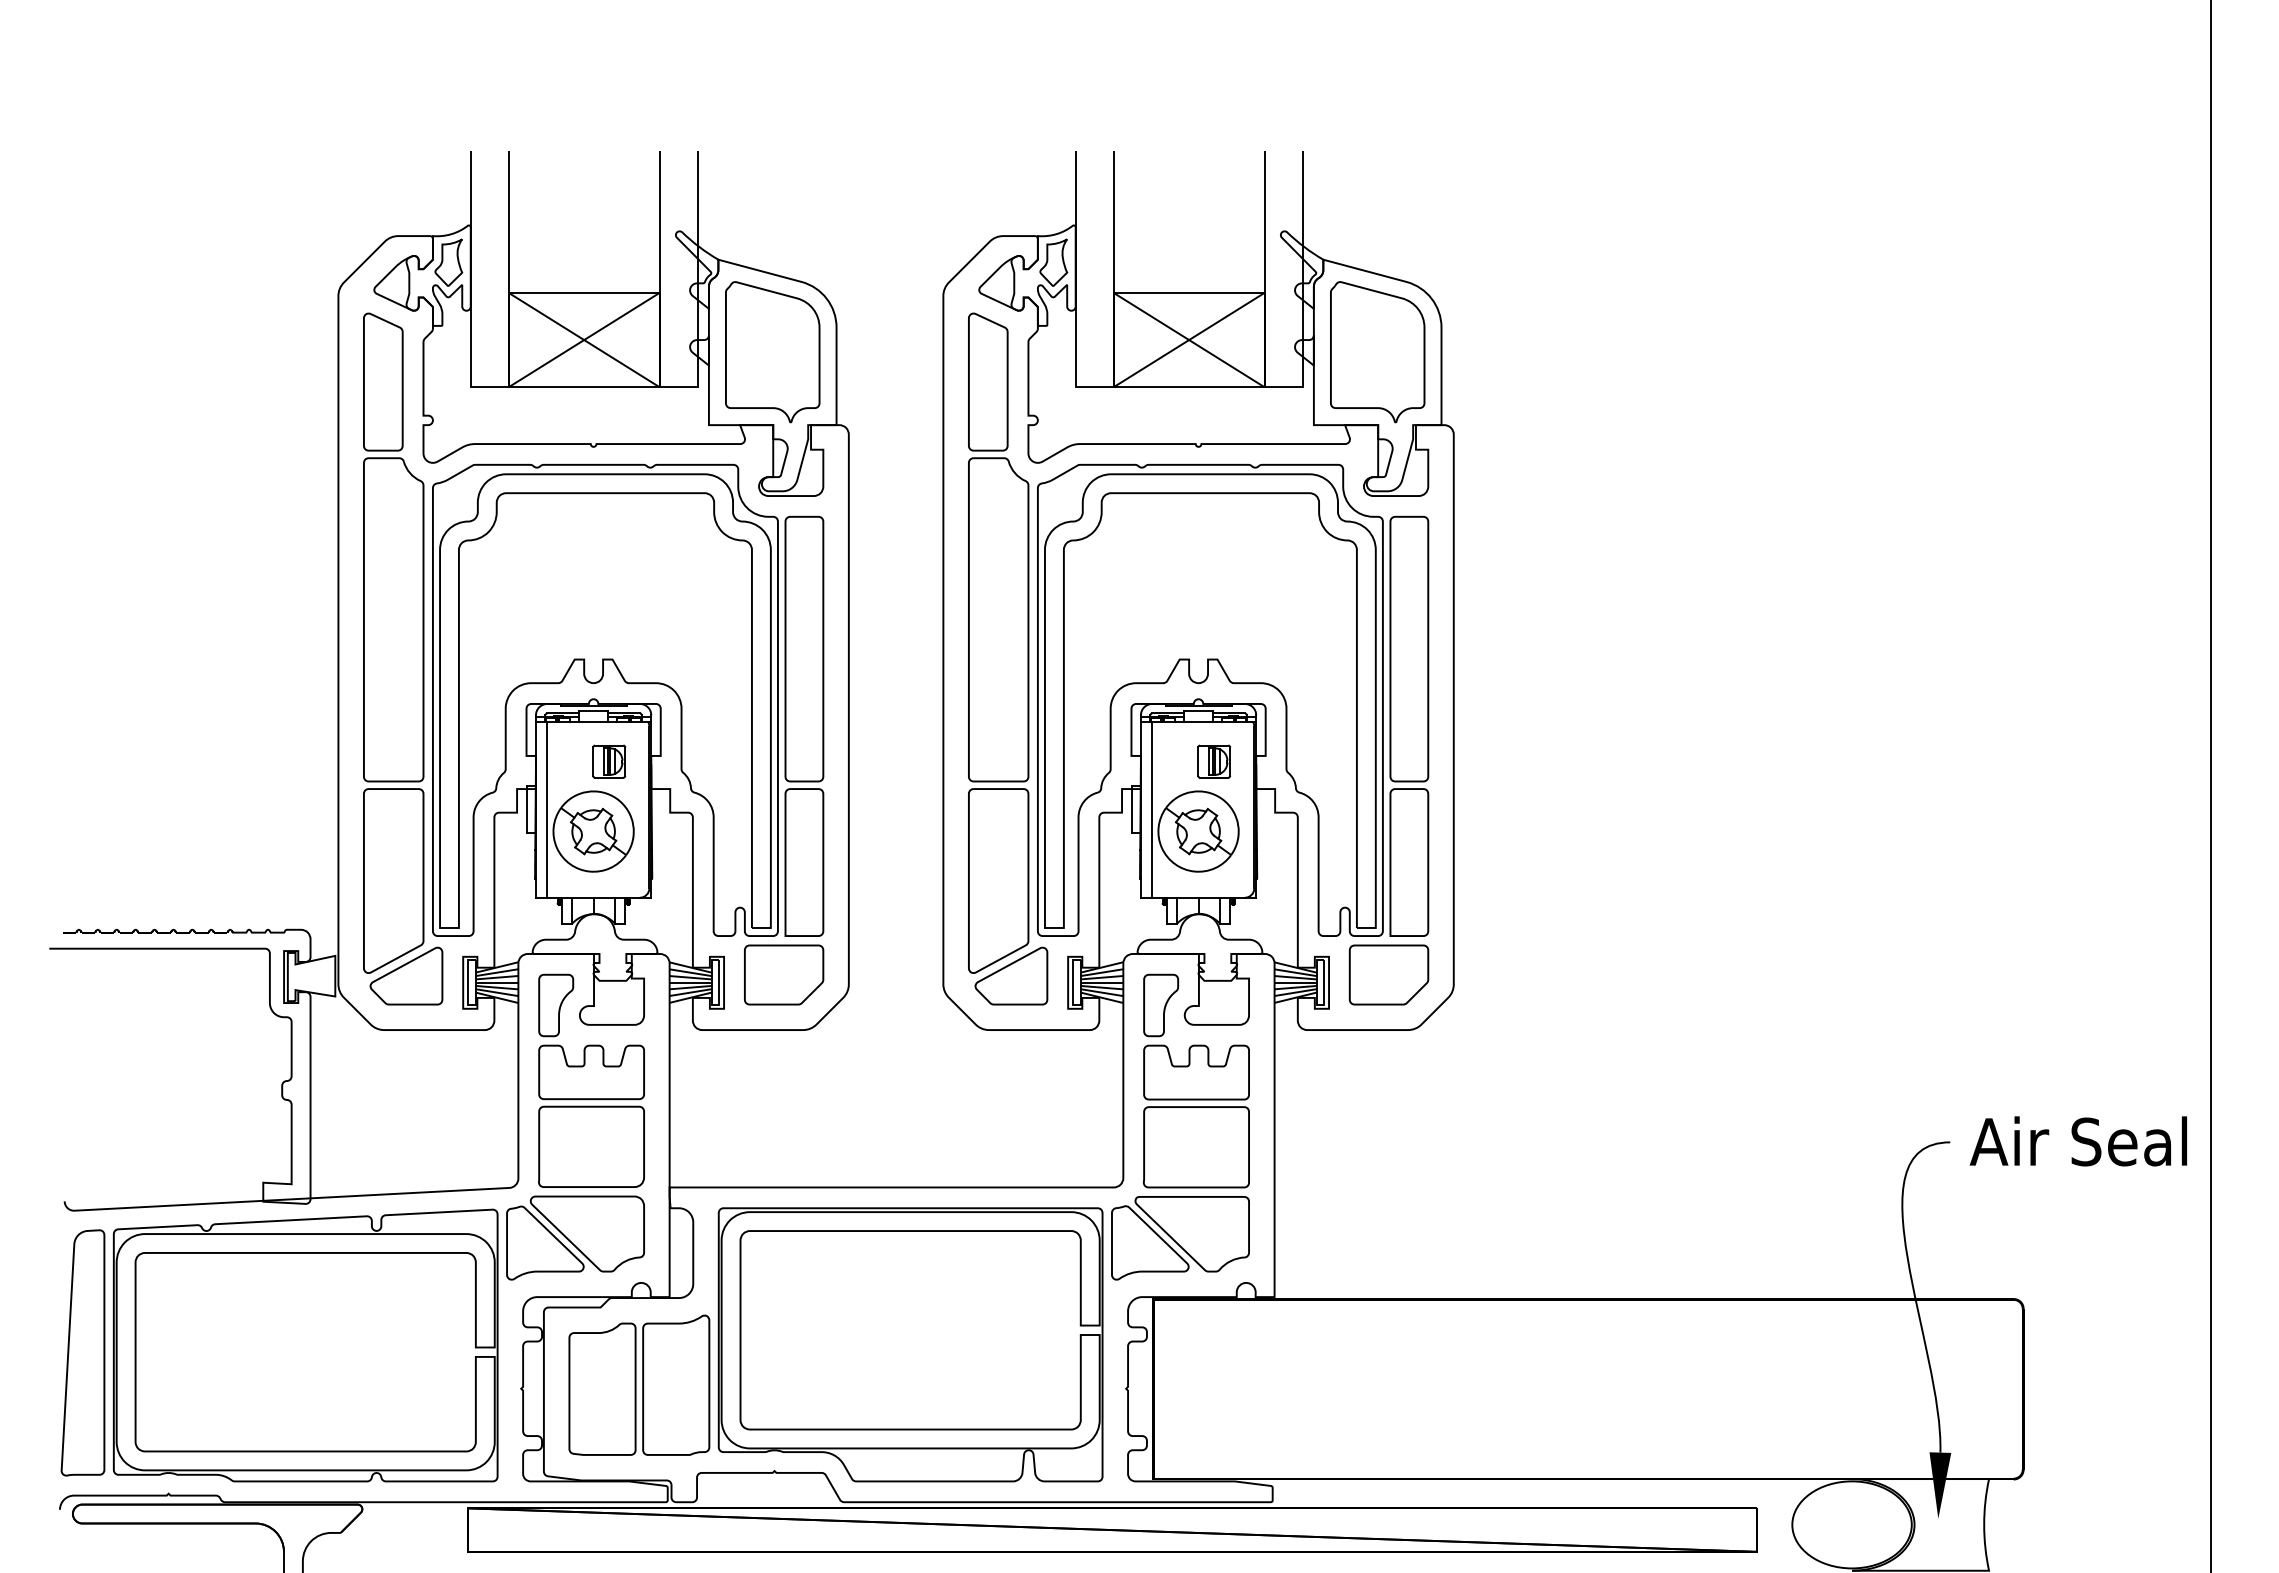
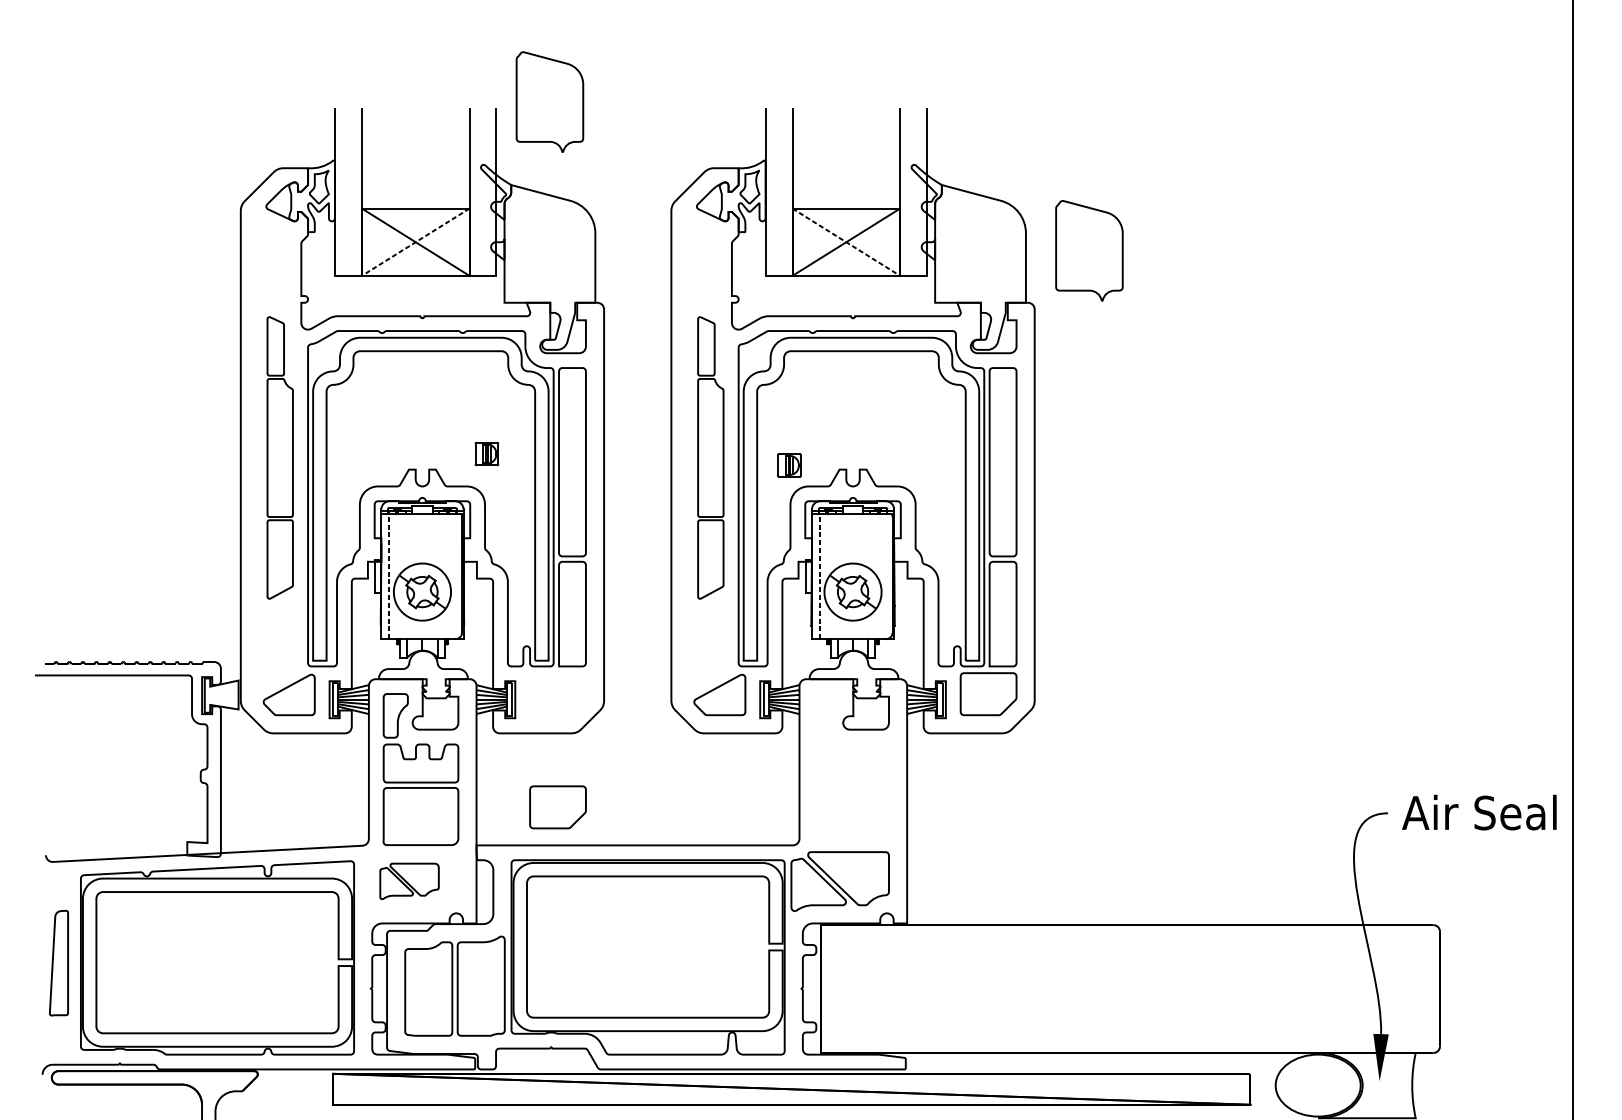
line: (583, 340) -> (415, 242), solid -> dashed
line: (1189, 340) -> (846, 242), solid -> dashed
part: (772, 352) -> (549, 102), moved
part: (1377, 352) -> (1089, 251), moved
part: (393, 642) -> (279, 457), size x0.6
part: (998, 642) -> (710, 457), size x0.6
part: (609, 761) -> (487, 453), moved
part: (1214, 761) -> (789, 465), moved
line: (547, 809) -> (389, 576), solid -> dashed
line: (1152, 809) -> (820, 576), solid -> dashed
part: (784, 974) -> (558, 806), moved
part: (1195, 1080) -> (850, 769), removed
part: (575, 1237) -> (409, 881), size x0.6
part: (82, 1352) -> (58, 962), size x0.6

